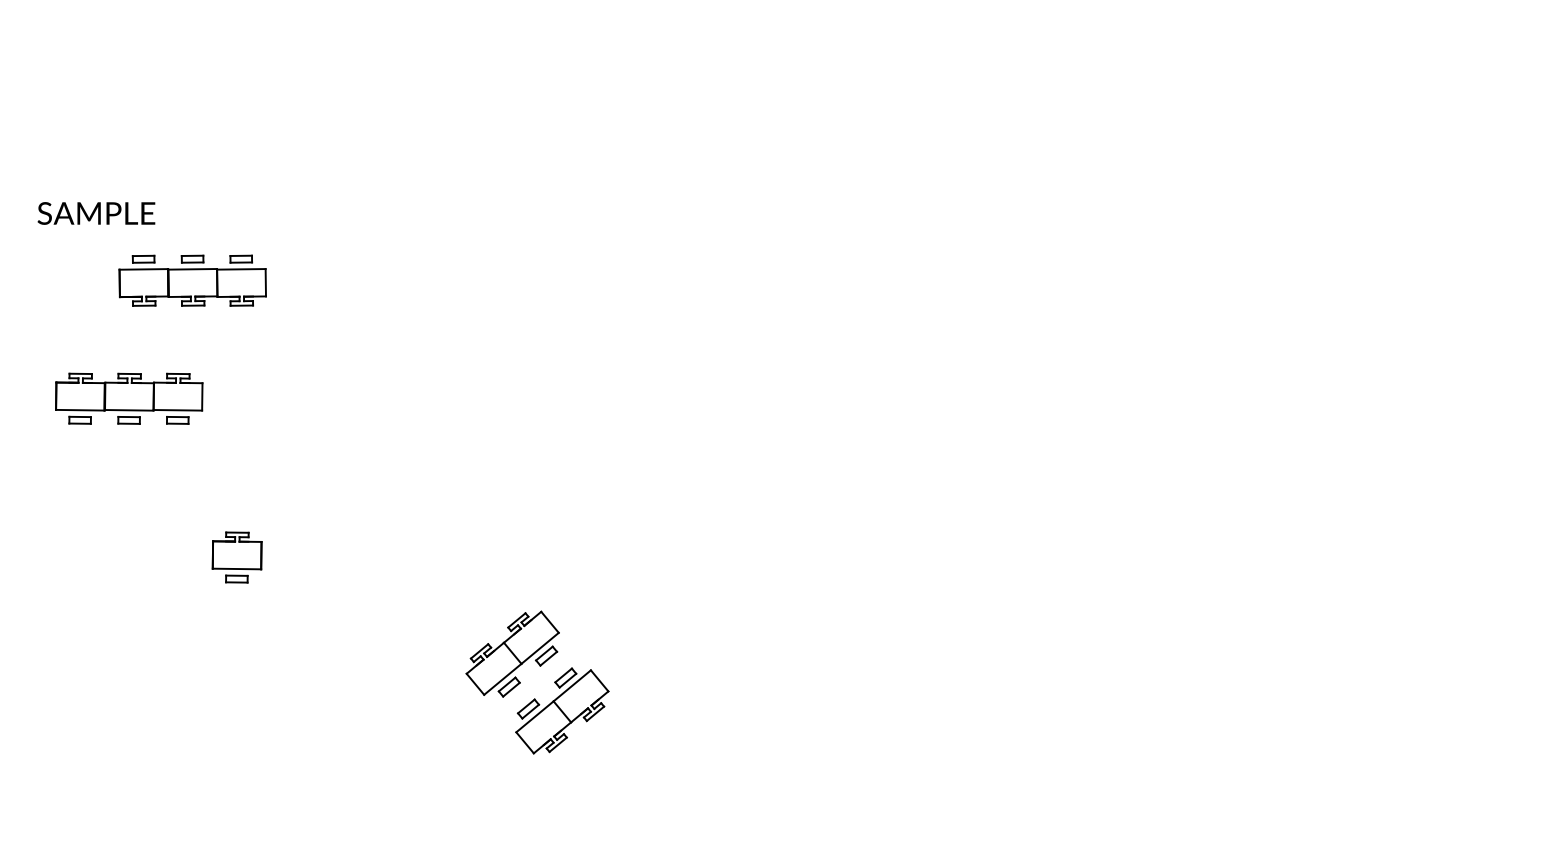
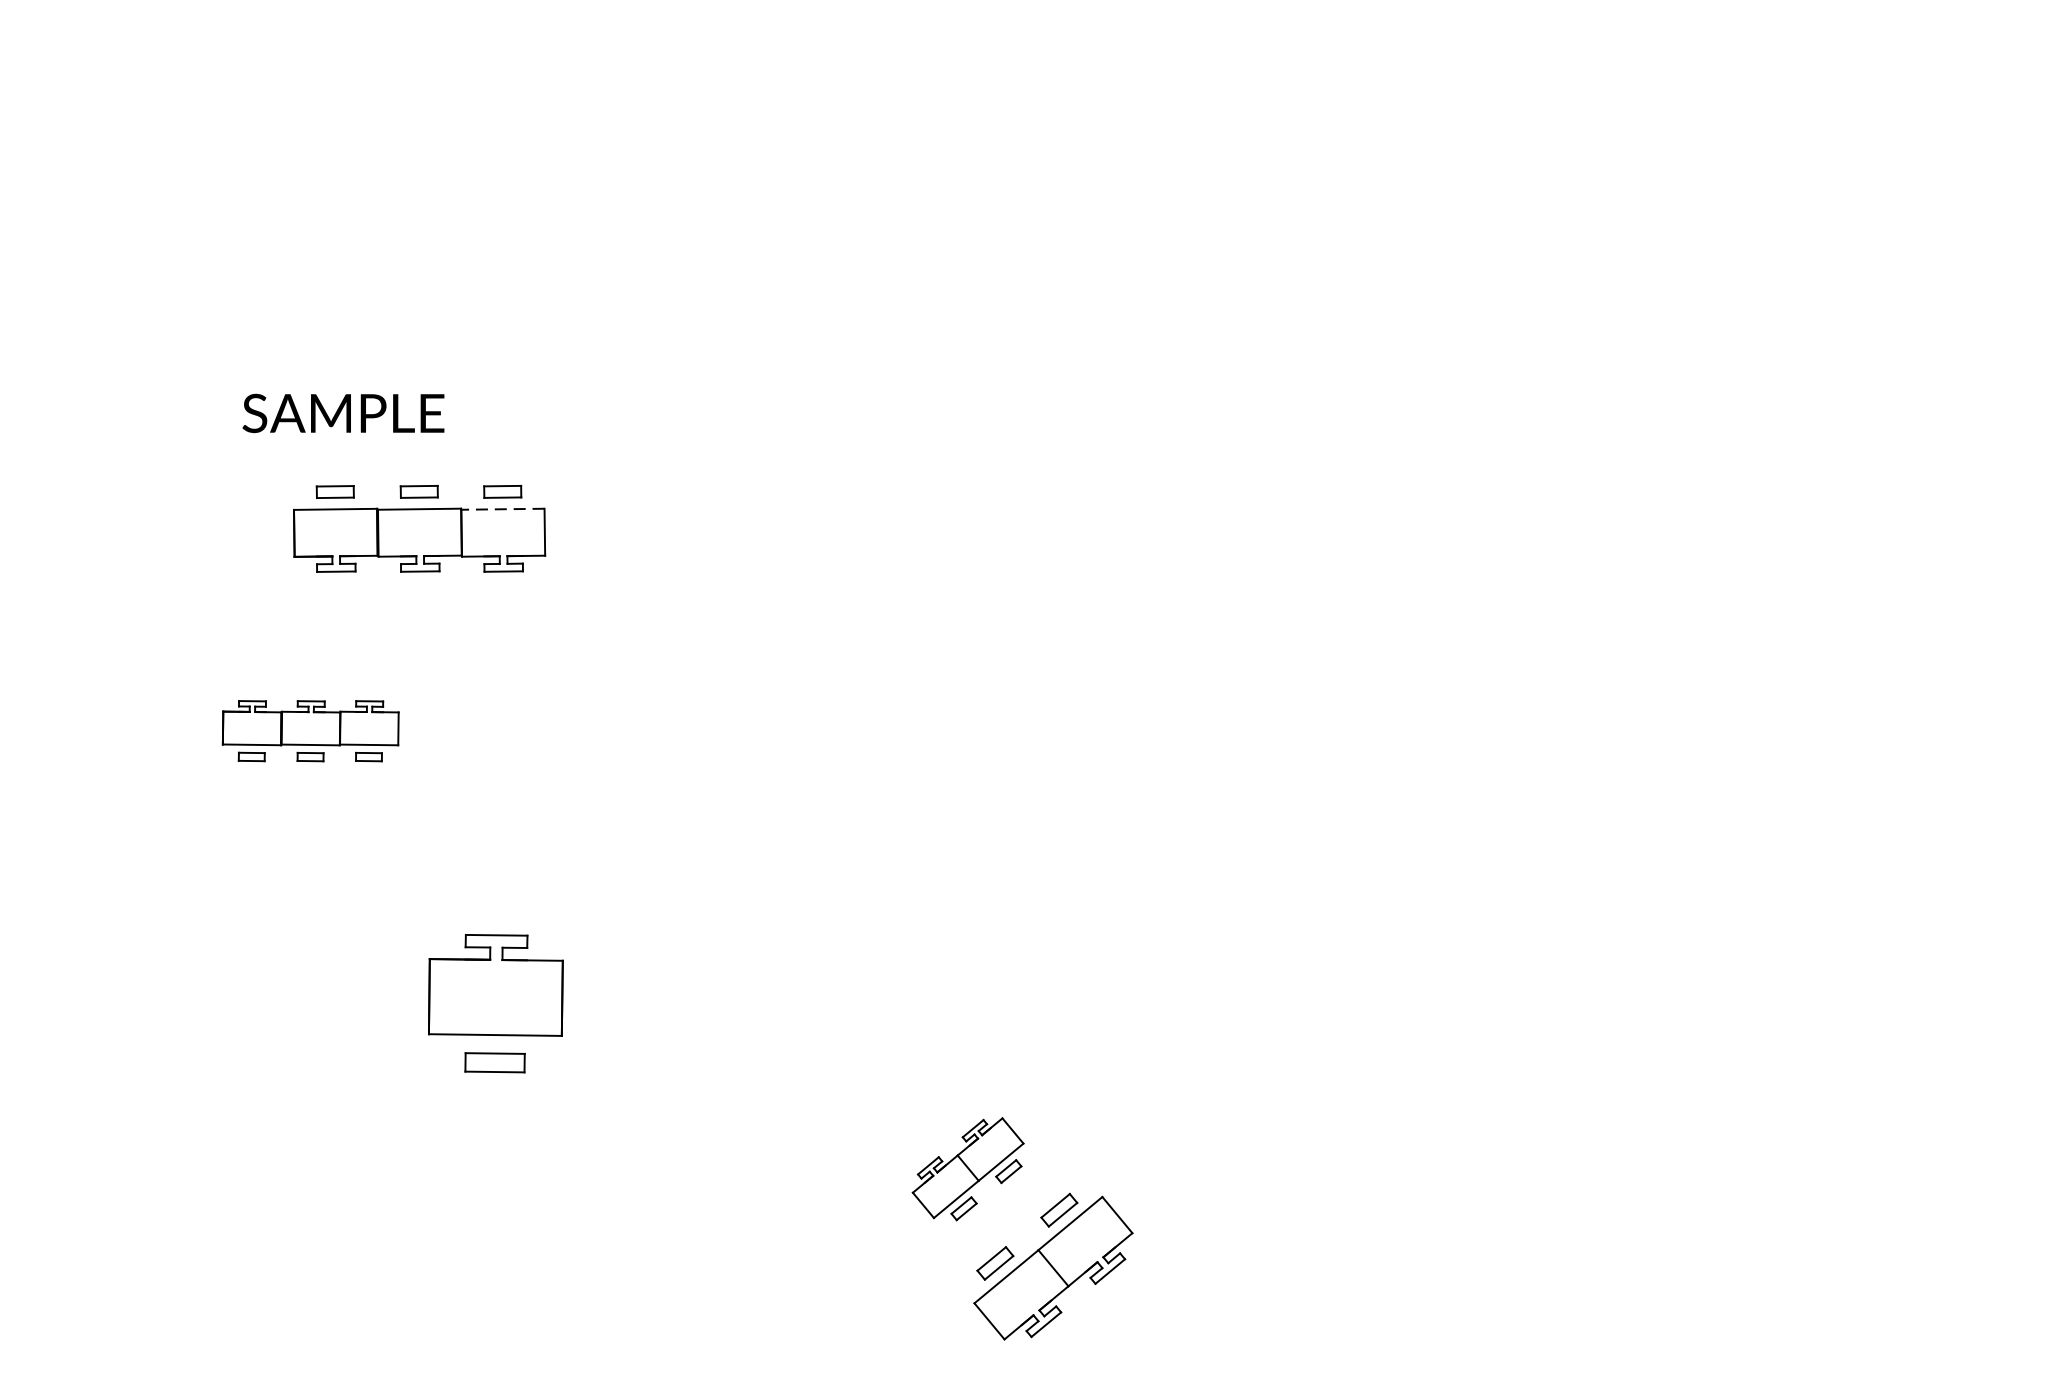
text: (96, 213) -> (343, 413), moved
line: (240, 269) -> (501, 509), solid -> dashed
part: (129, 398) -> (311, 730), size x0.7
part: (236, 557) -> (494, 1003), size x1.6
part: (512, 653) -> (967, 1168), size x0.7

